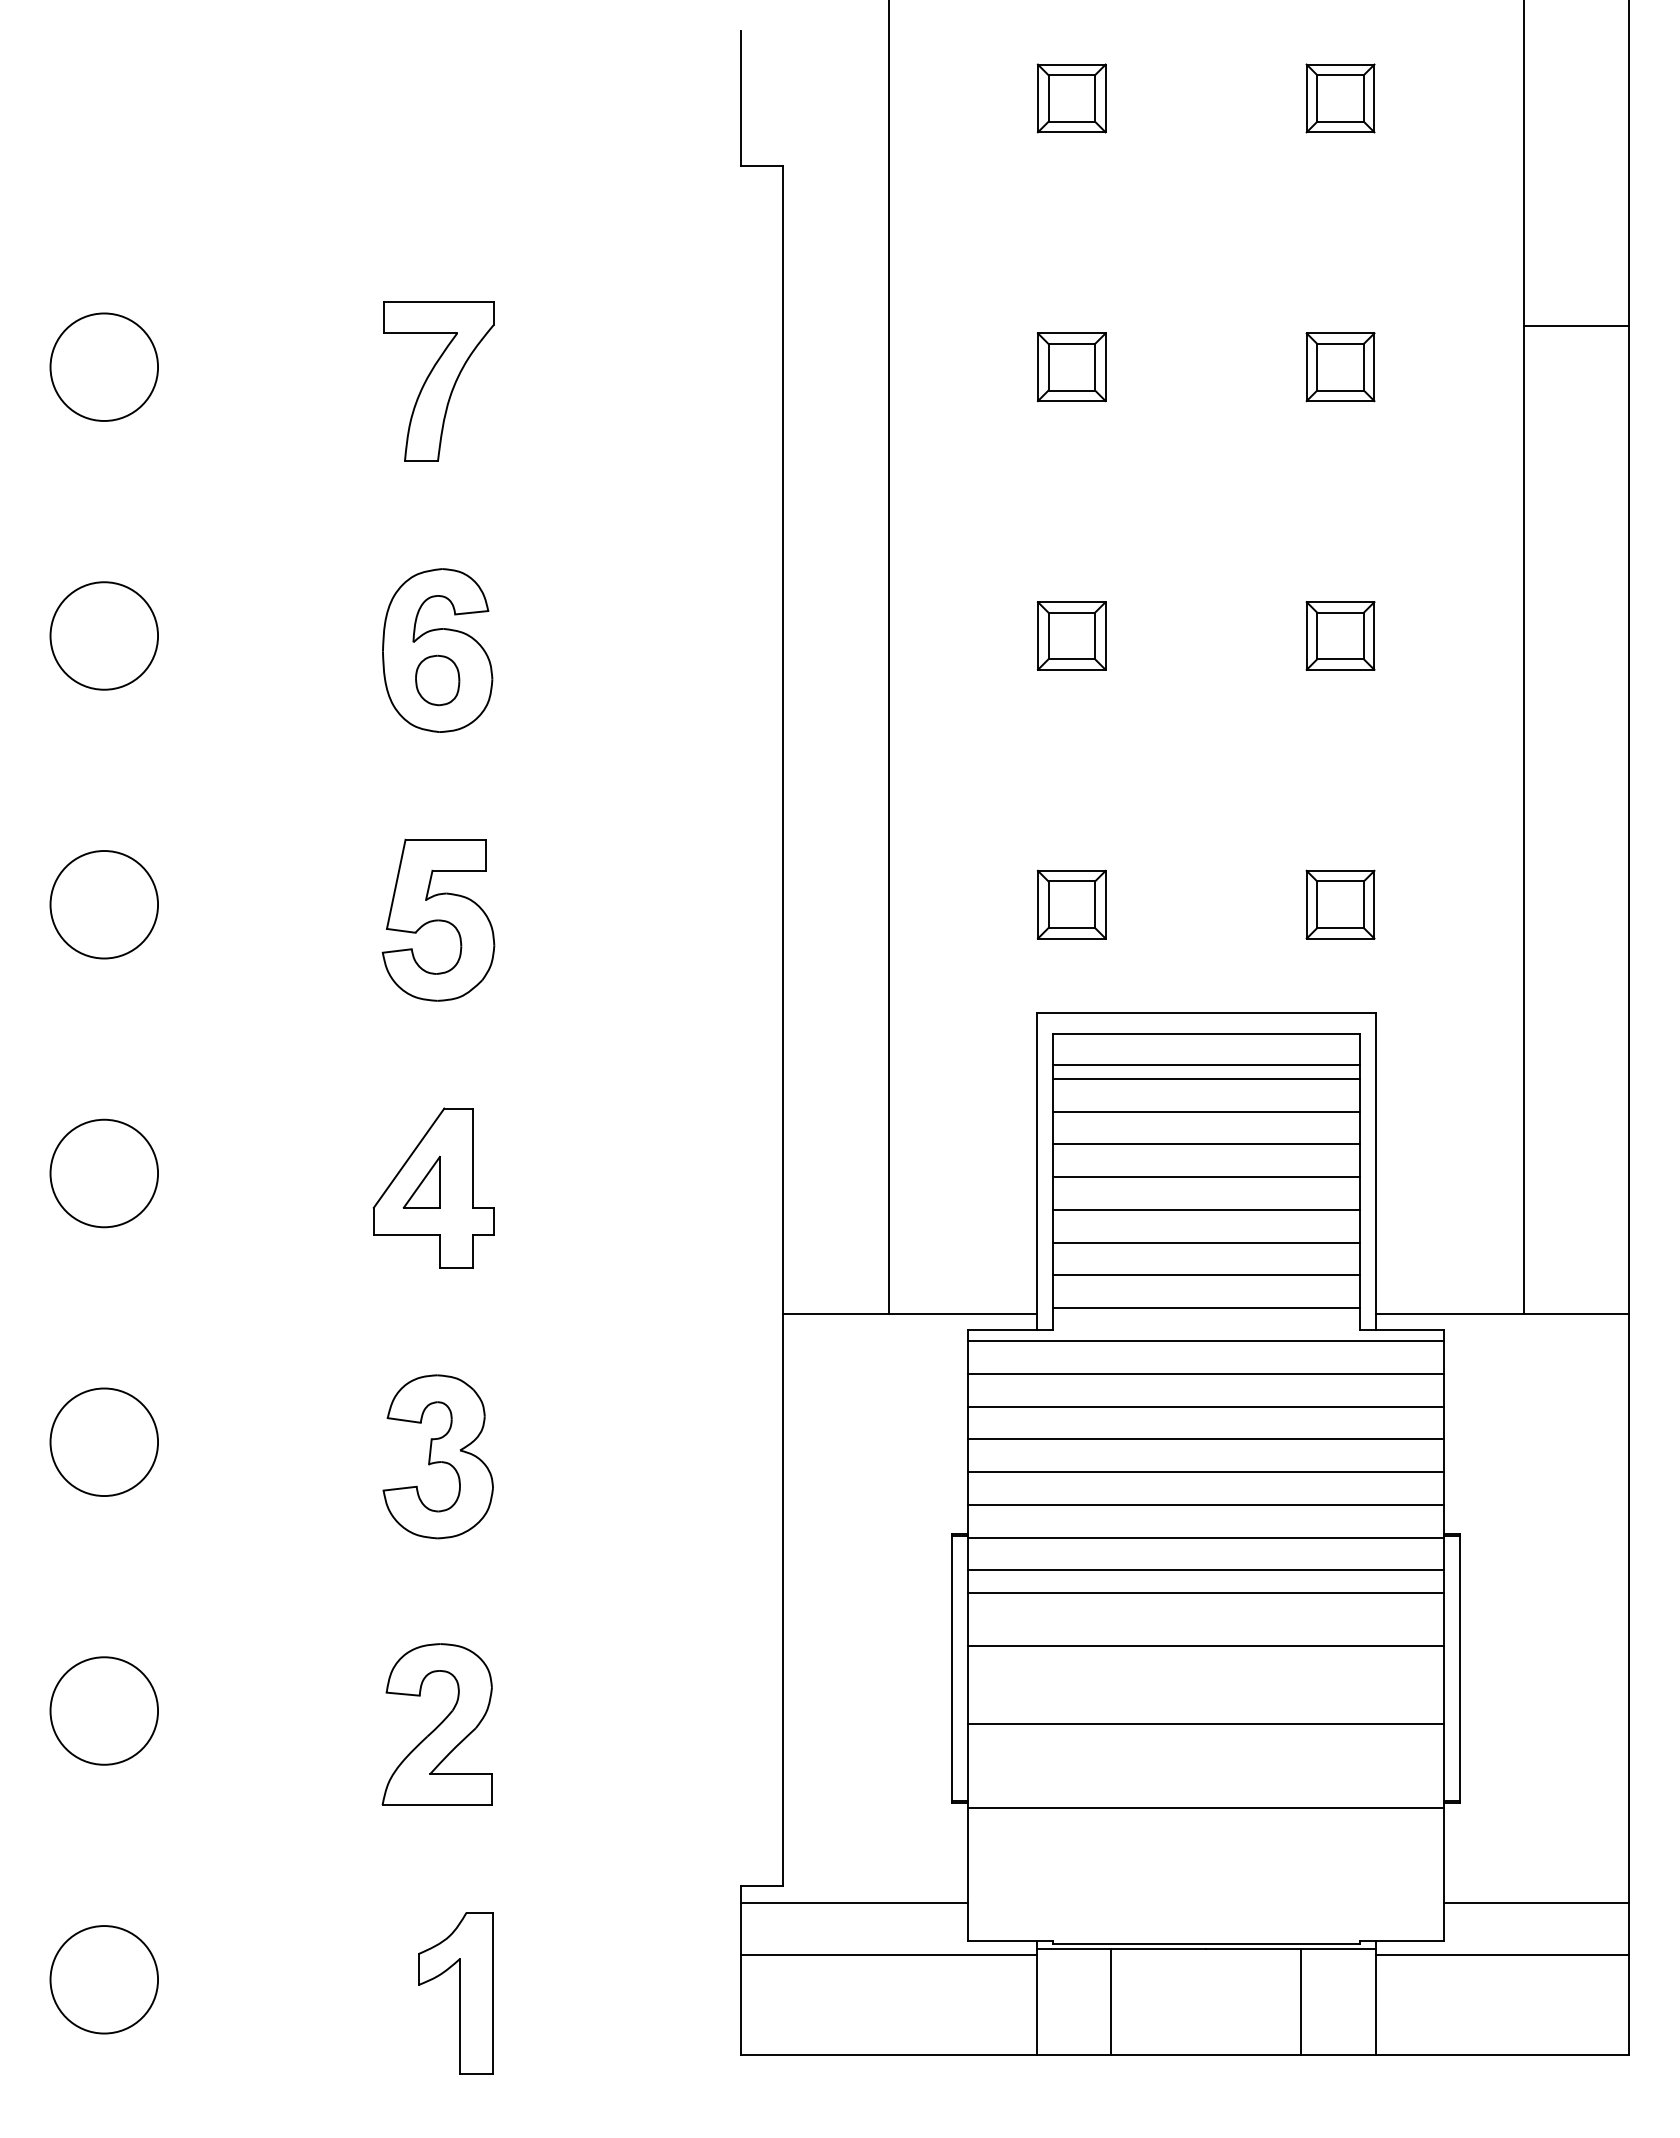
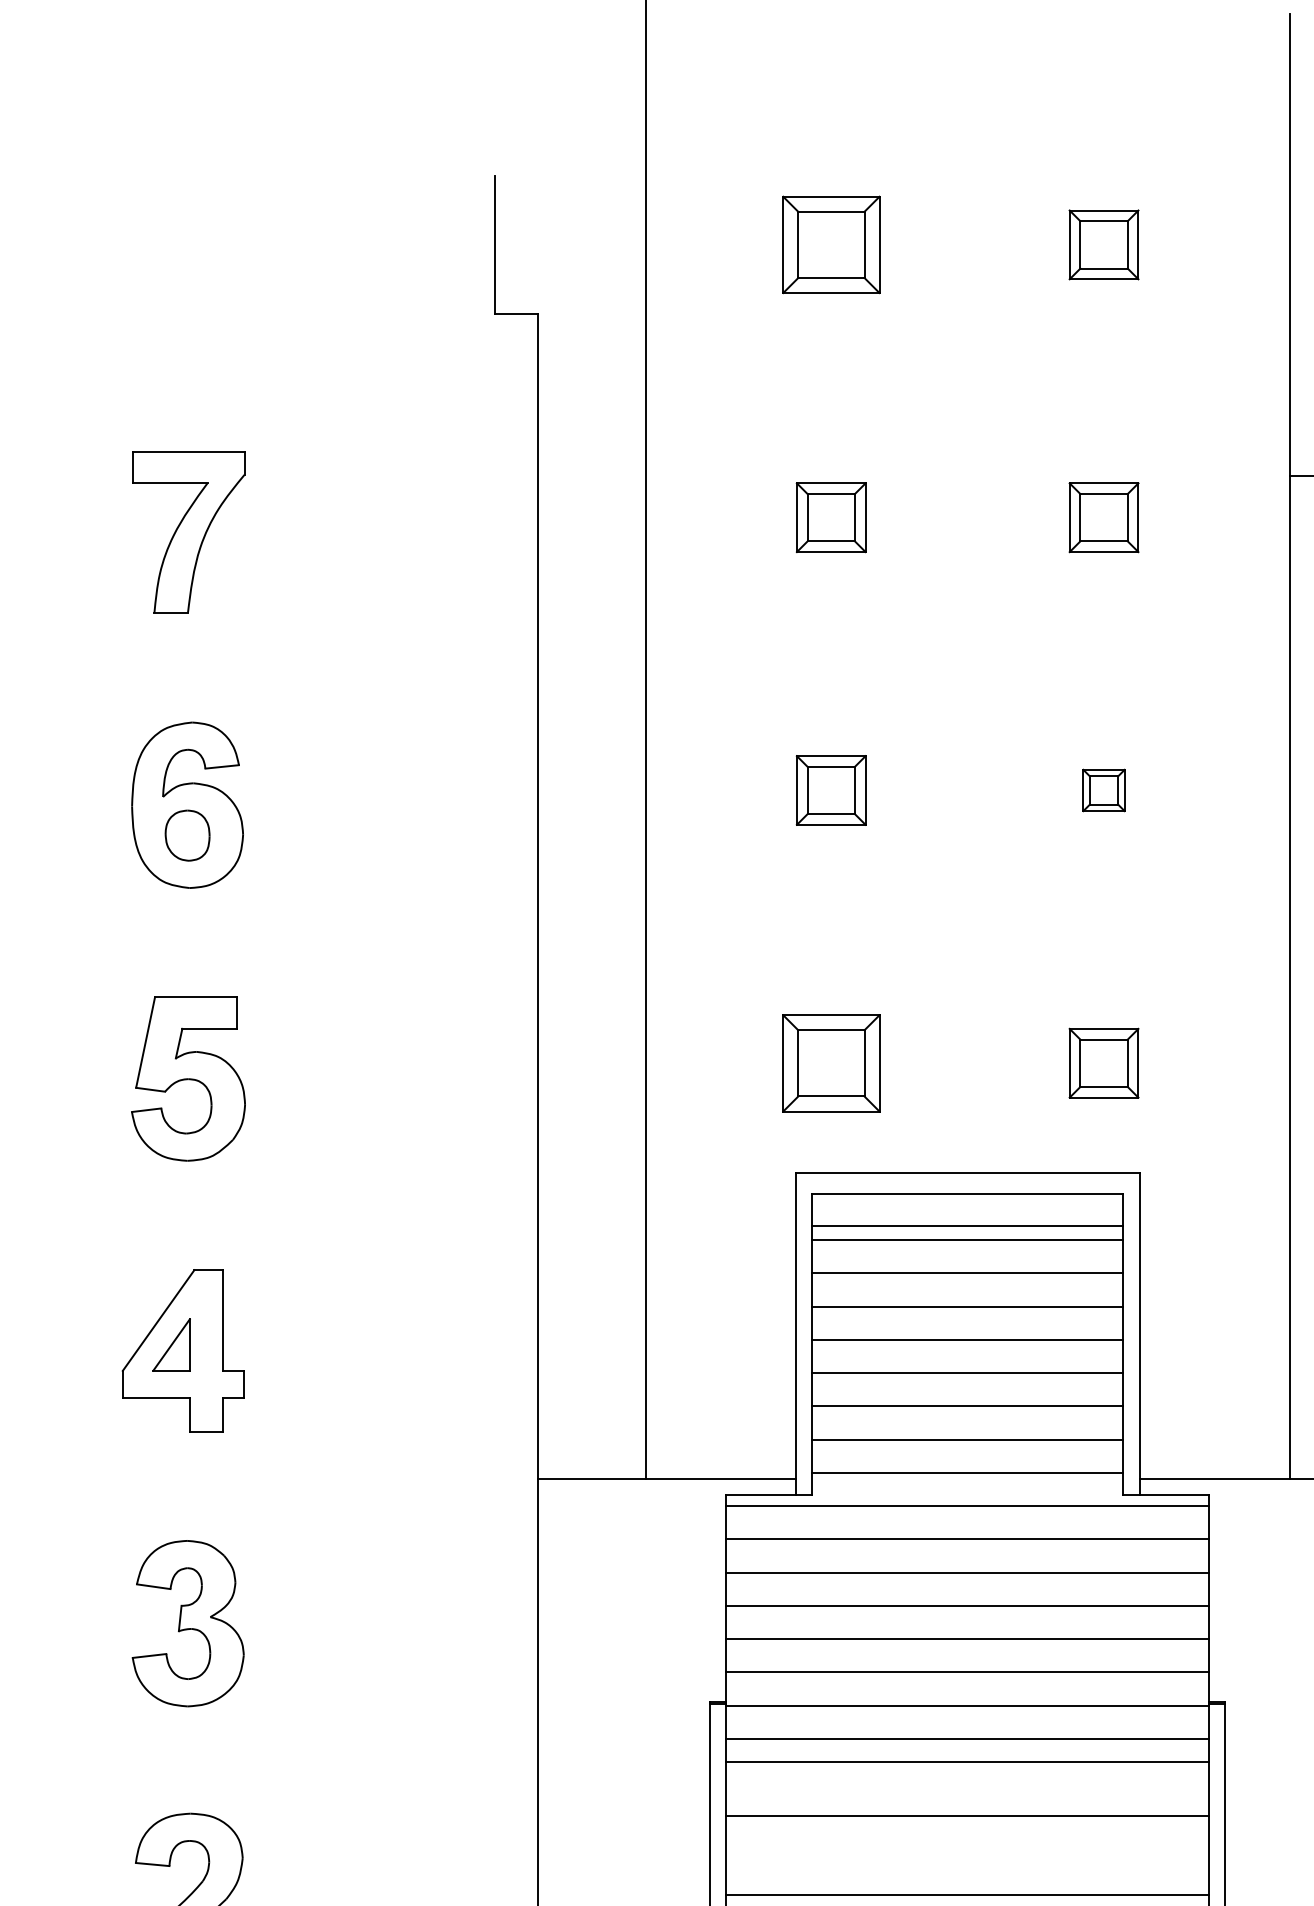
part: (1071, 98) -> (830, 244), size x1.4
part: (1340, 635) -> (1103, 789), size x0.6
part: (1071, 904) -> (830, 1063), size x1.4

